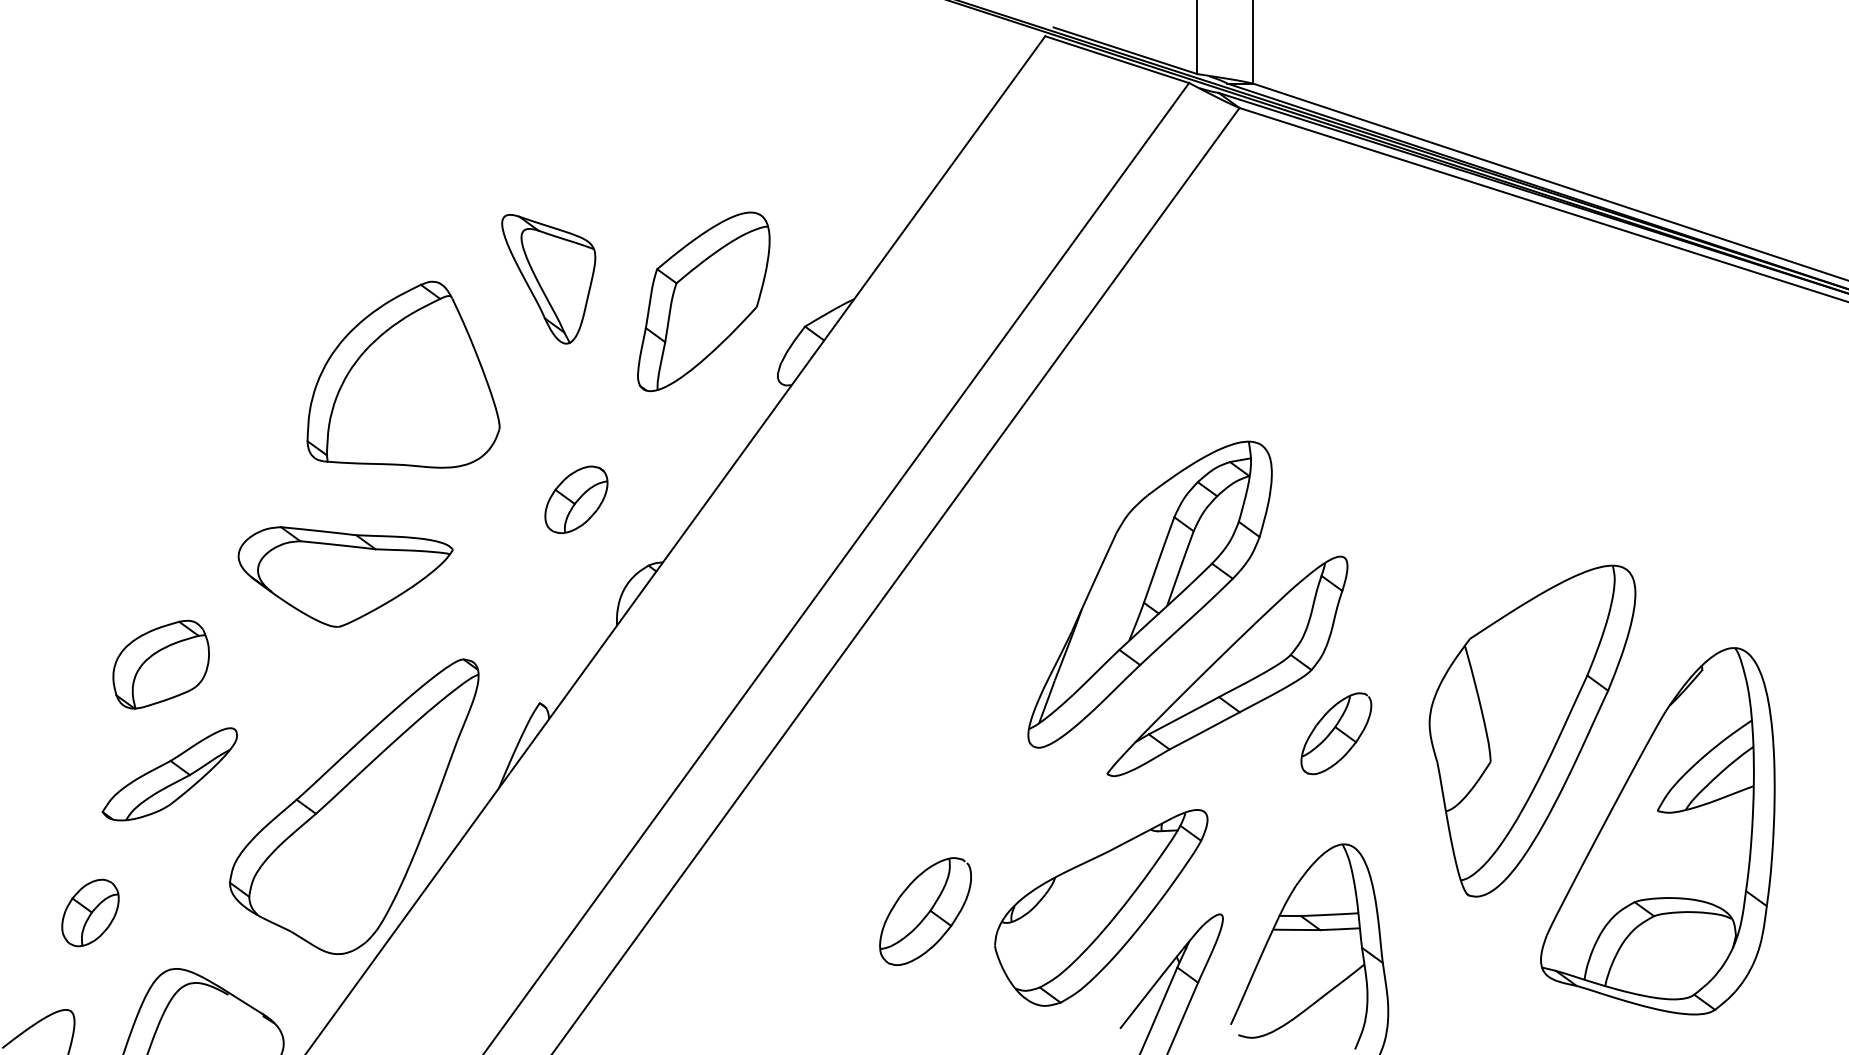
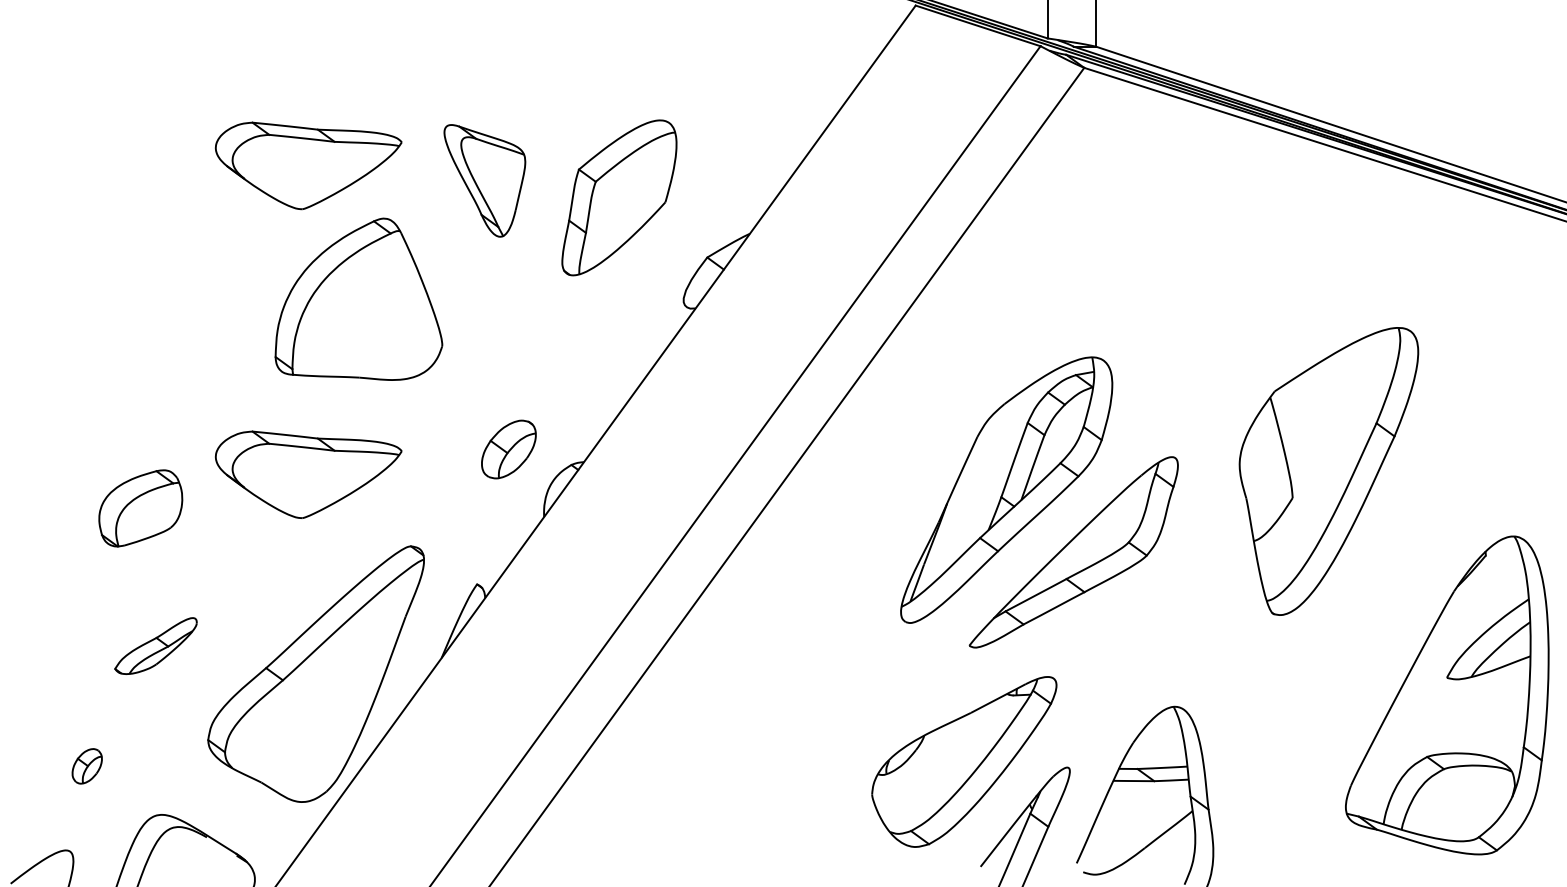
part: (345, 220) -> (308, 165), added
part: (548, 279) -> (484, 181), moved
part: (703, 301) -> (619, 197), moved
part: (576, 499) -> (508, 449), moved
part: (160, 664) -> (140, 508), moved
part: (1532, 730) -> (1328, 470), moved
part: (1336, 733) -> (1168, 610), removed
part: (169, 774) -> (155, 646), size x0.7
part: (925, 911) -> (811, 765), removed
part: (90, 912) -> (87, 765), size x0.6

